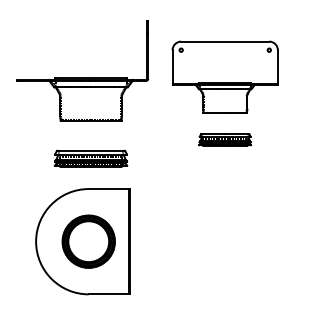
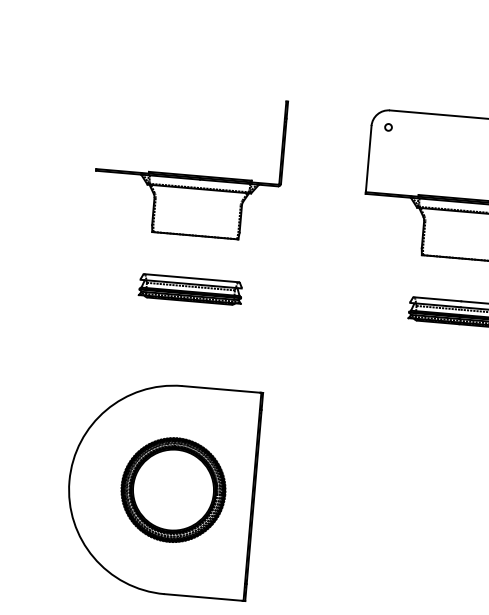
part: (82, 93) -> (186, 196), size x0.71

